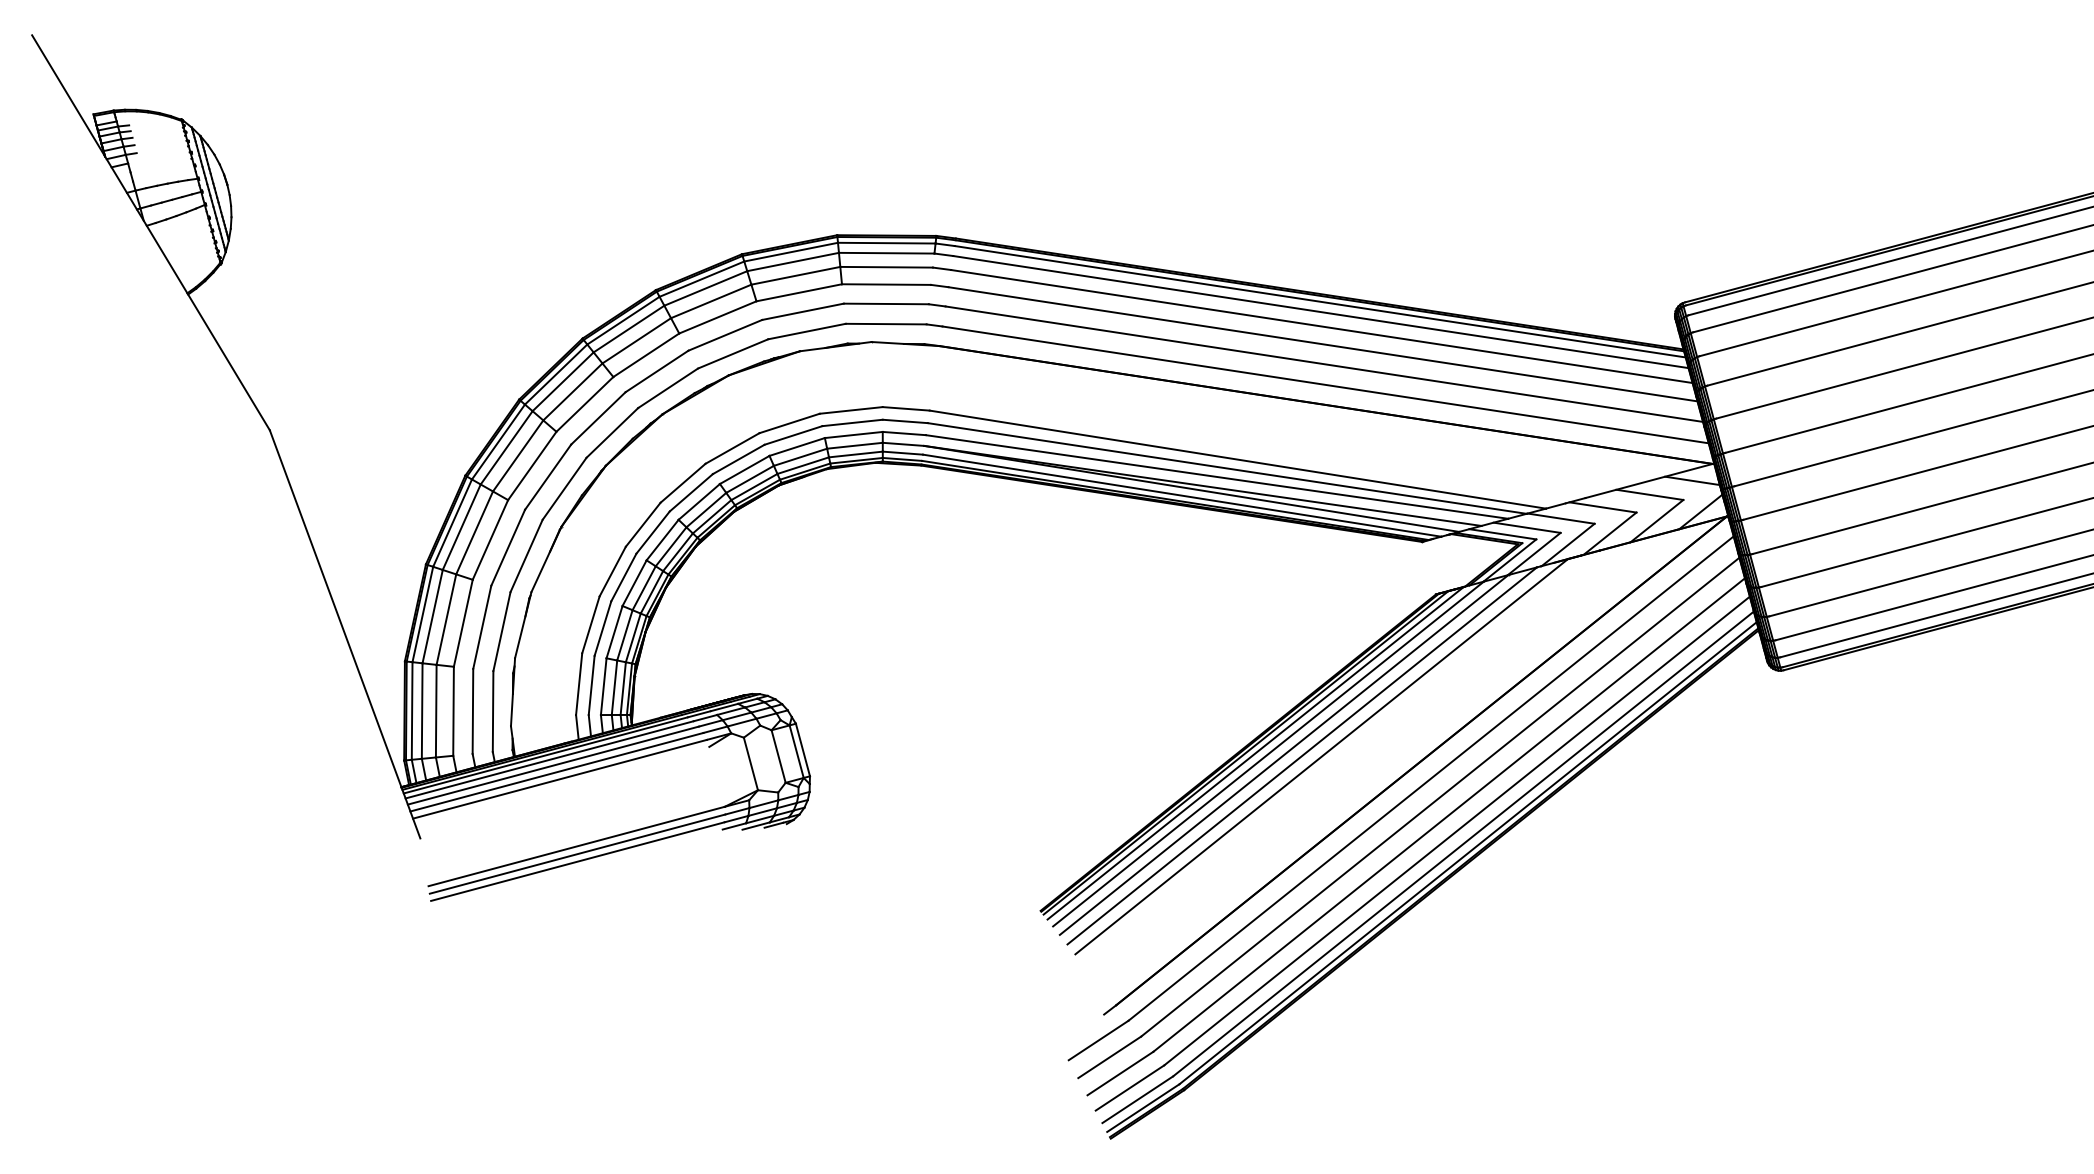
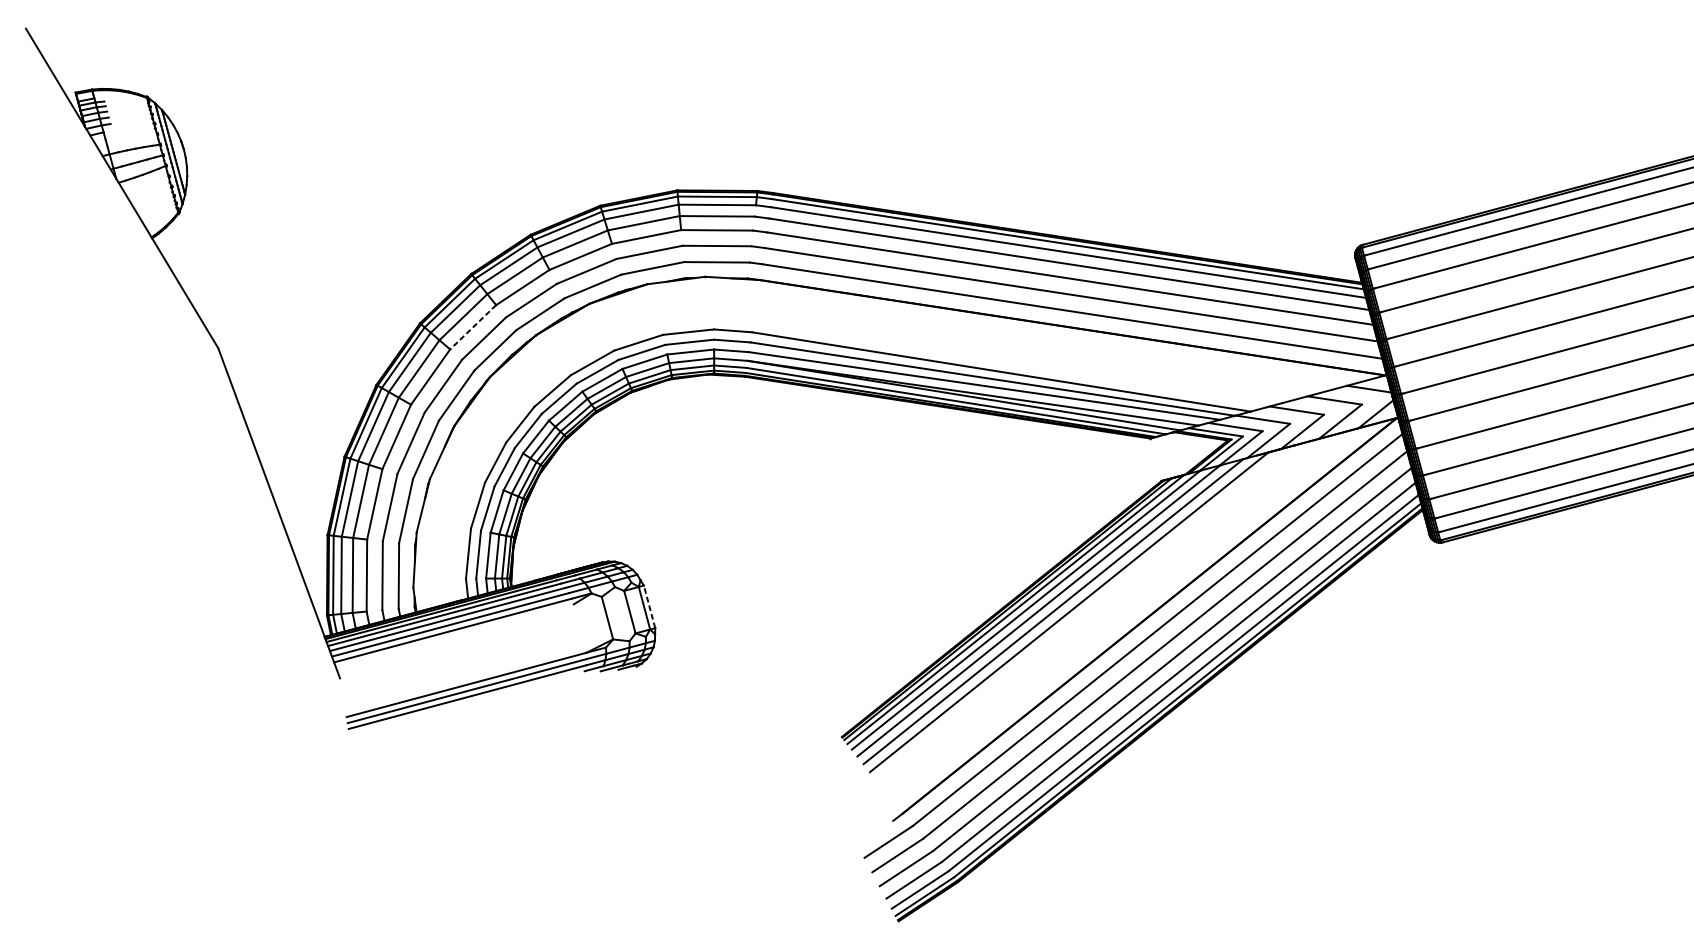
line: (584, 404) -> (472, 327), solid -> dashed
line: (802, 749) -> (649, 606), solid -> dashed

